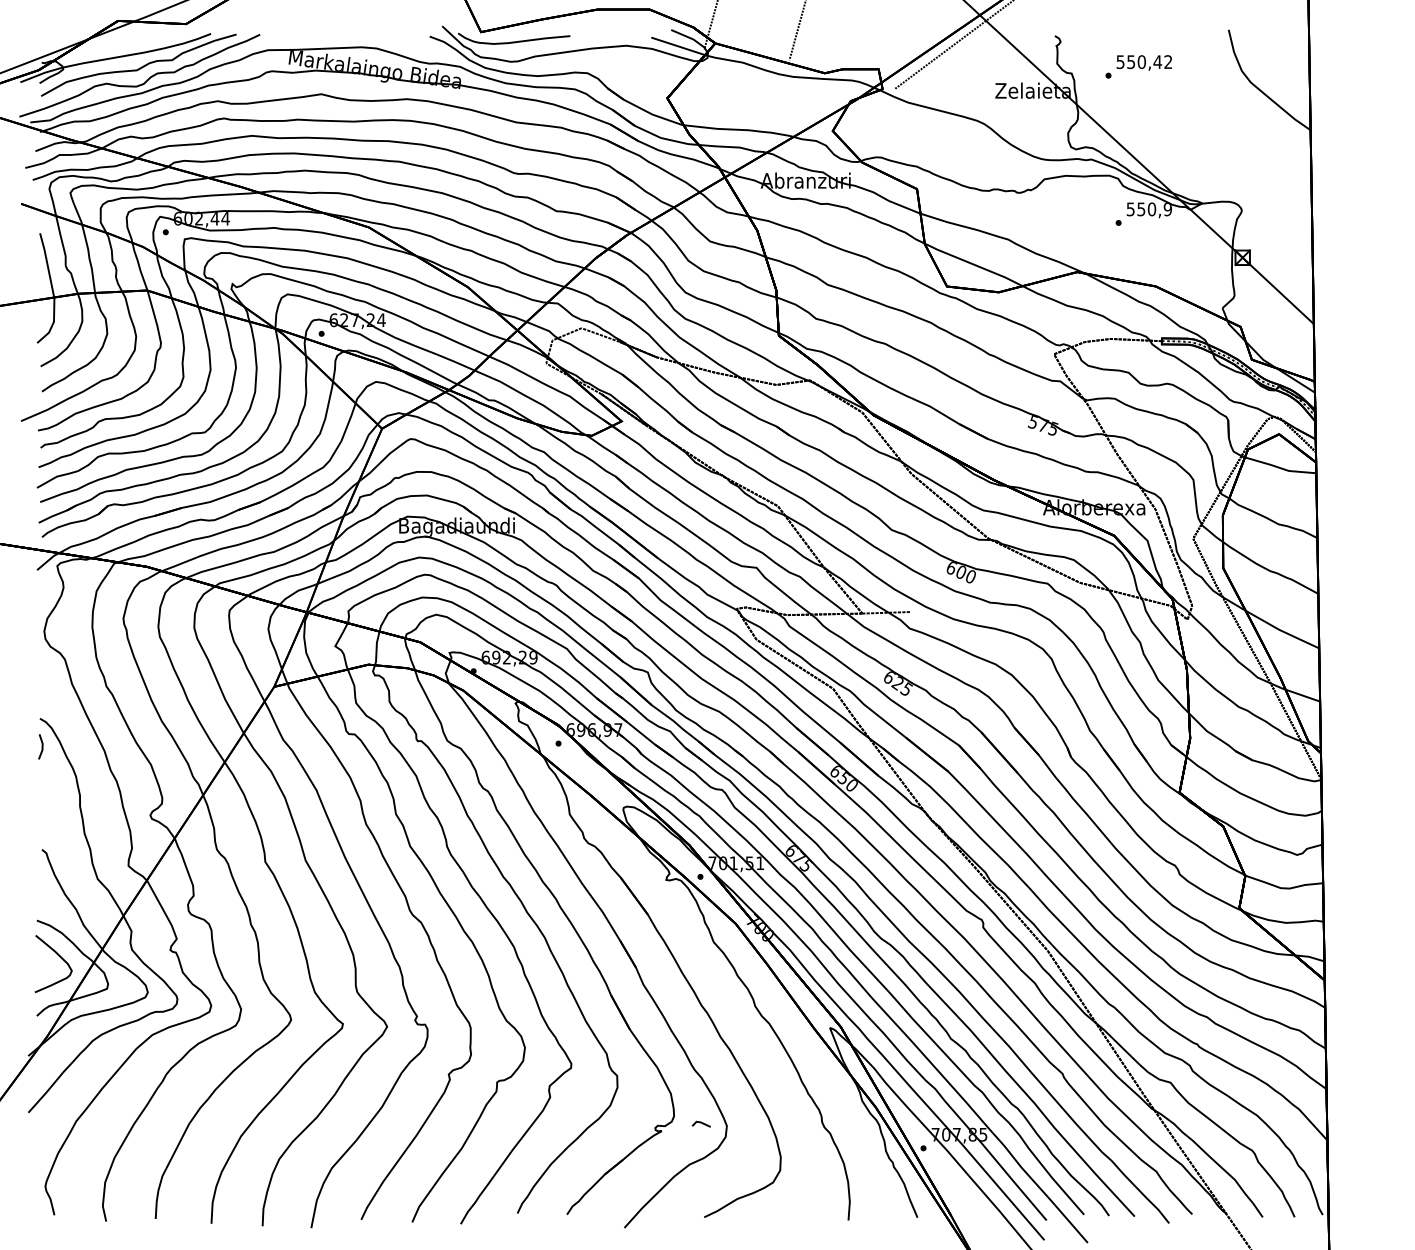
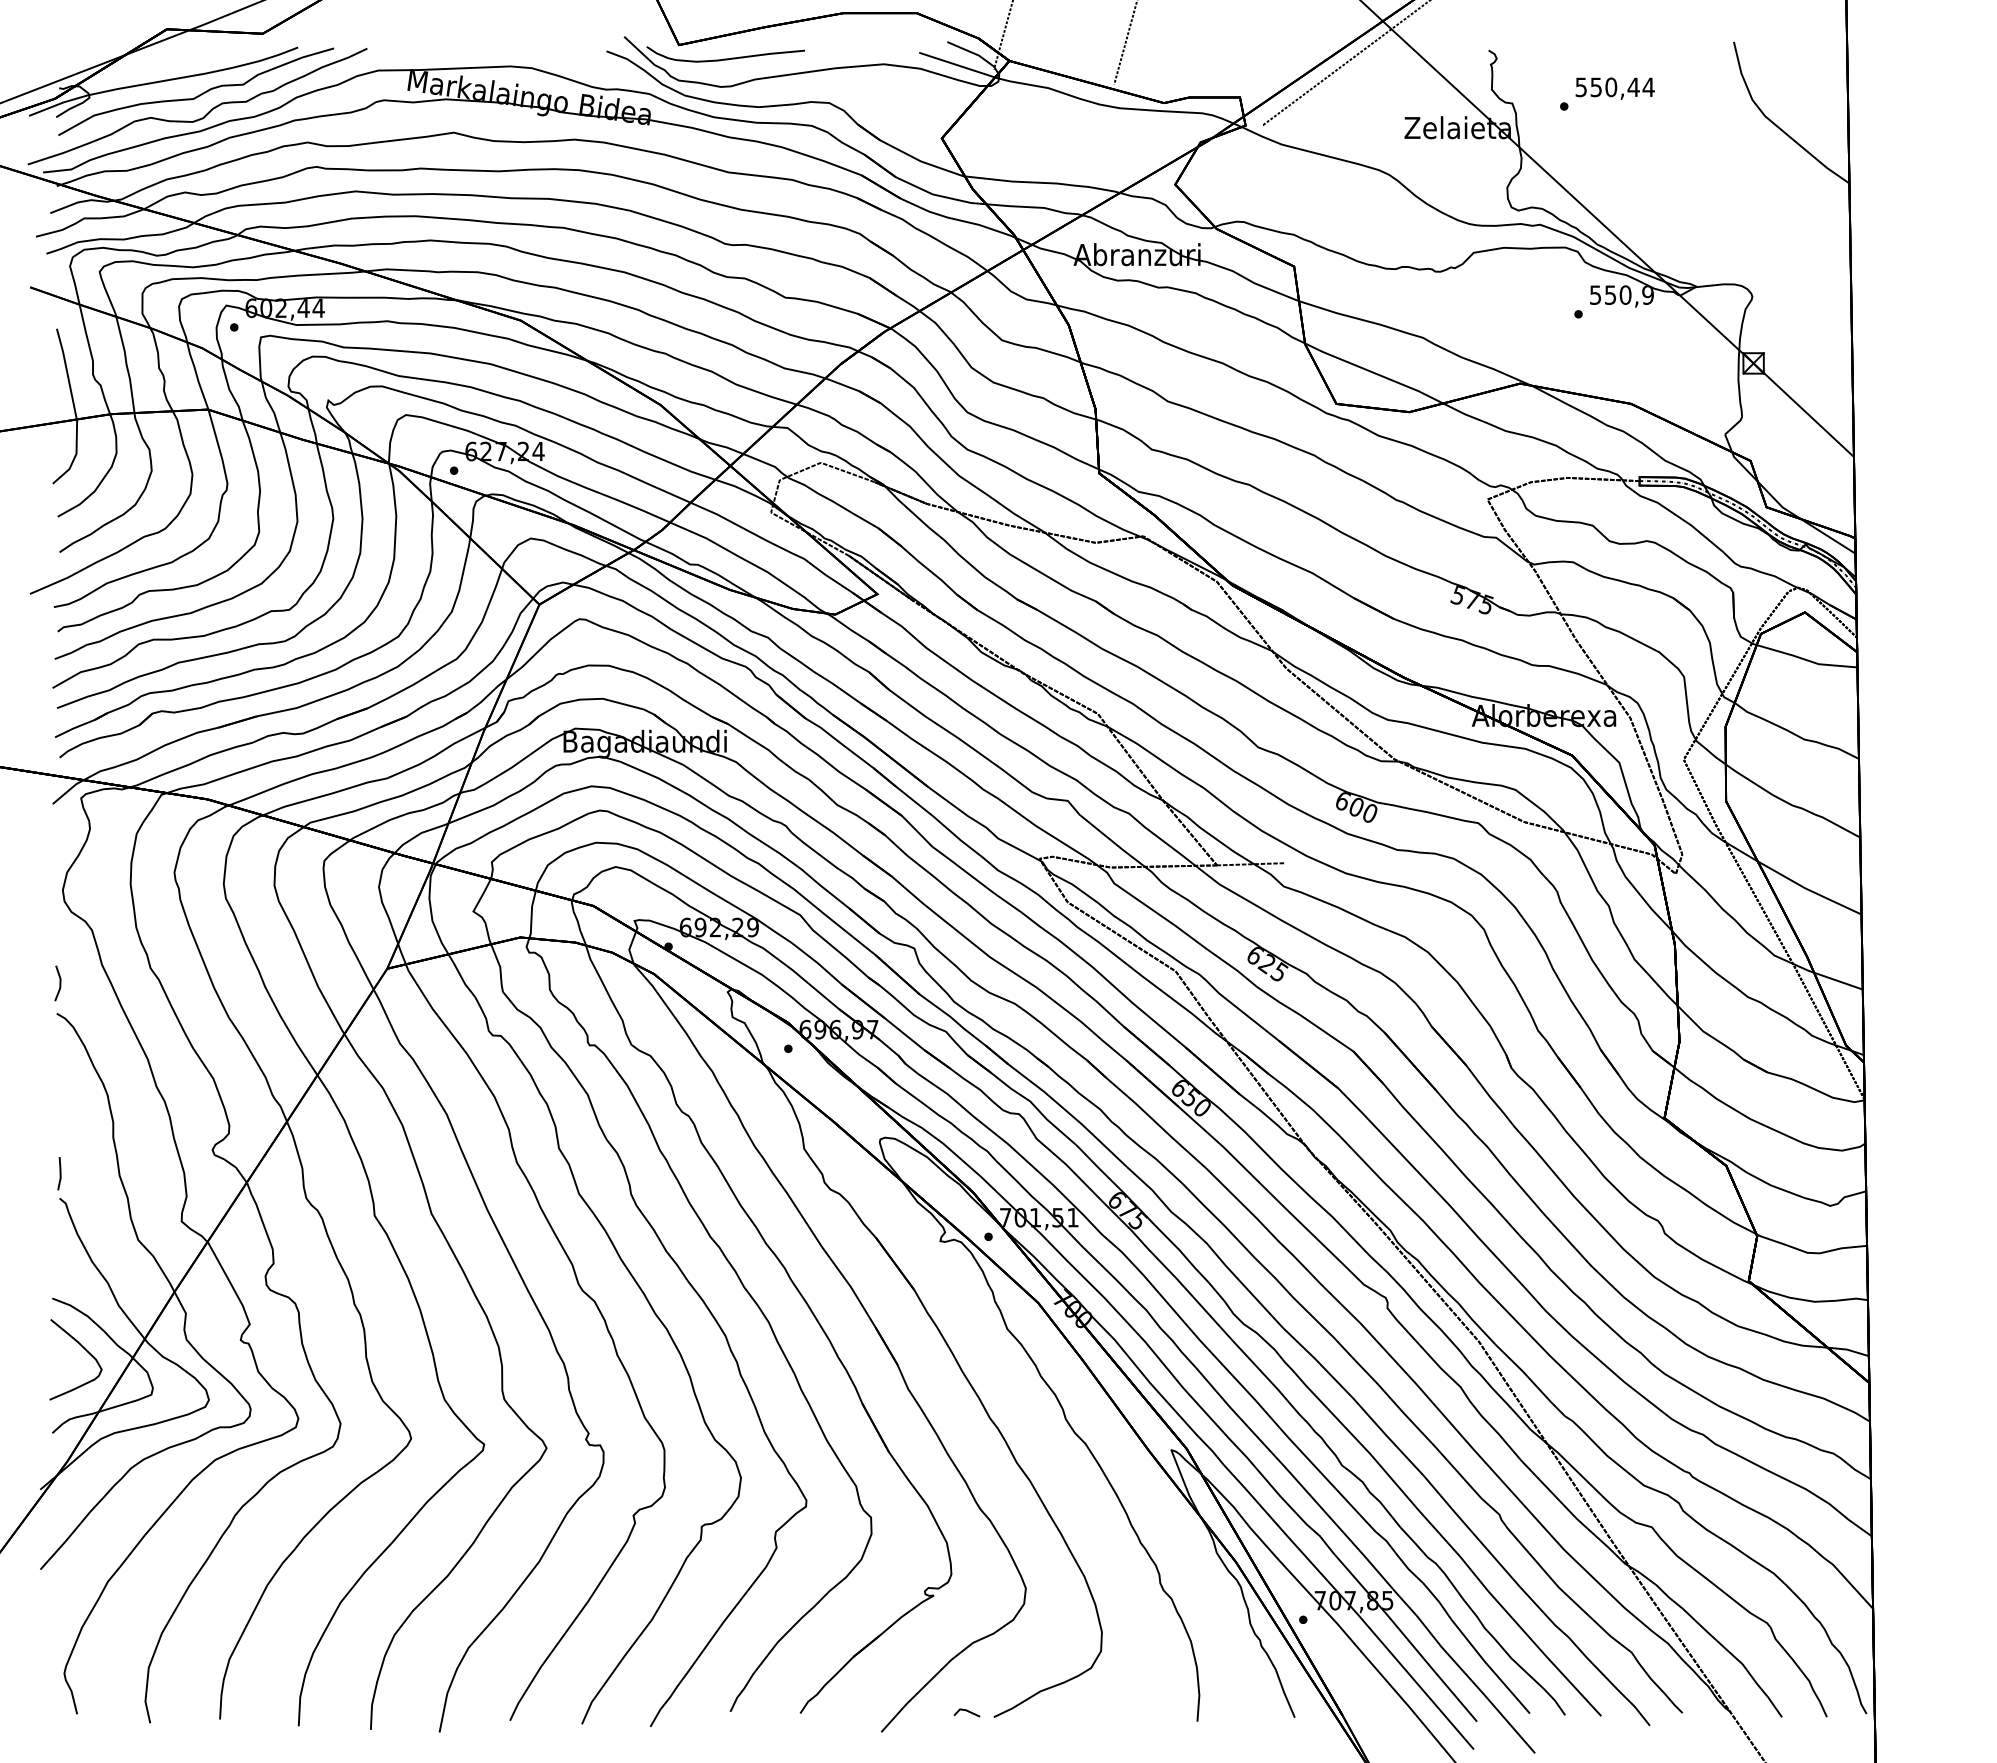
text: (1168, 61) -> (1648, 86), 550,42 -> 550,44
line: (41, 746) -> (59, 983), moved
line: (41, 831) -> (59, 1173), added
line: (701, 1123) -> (966, 1711), moved

